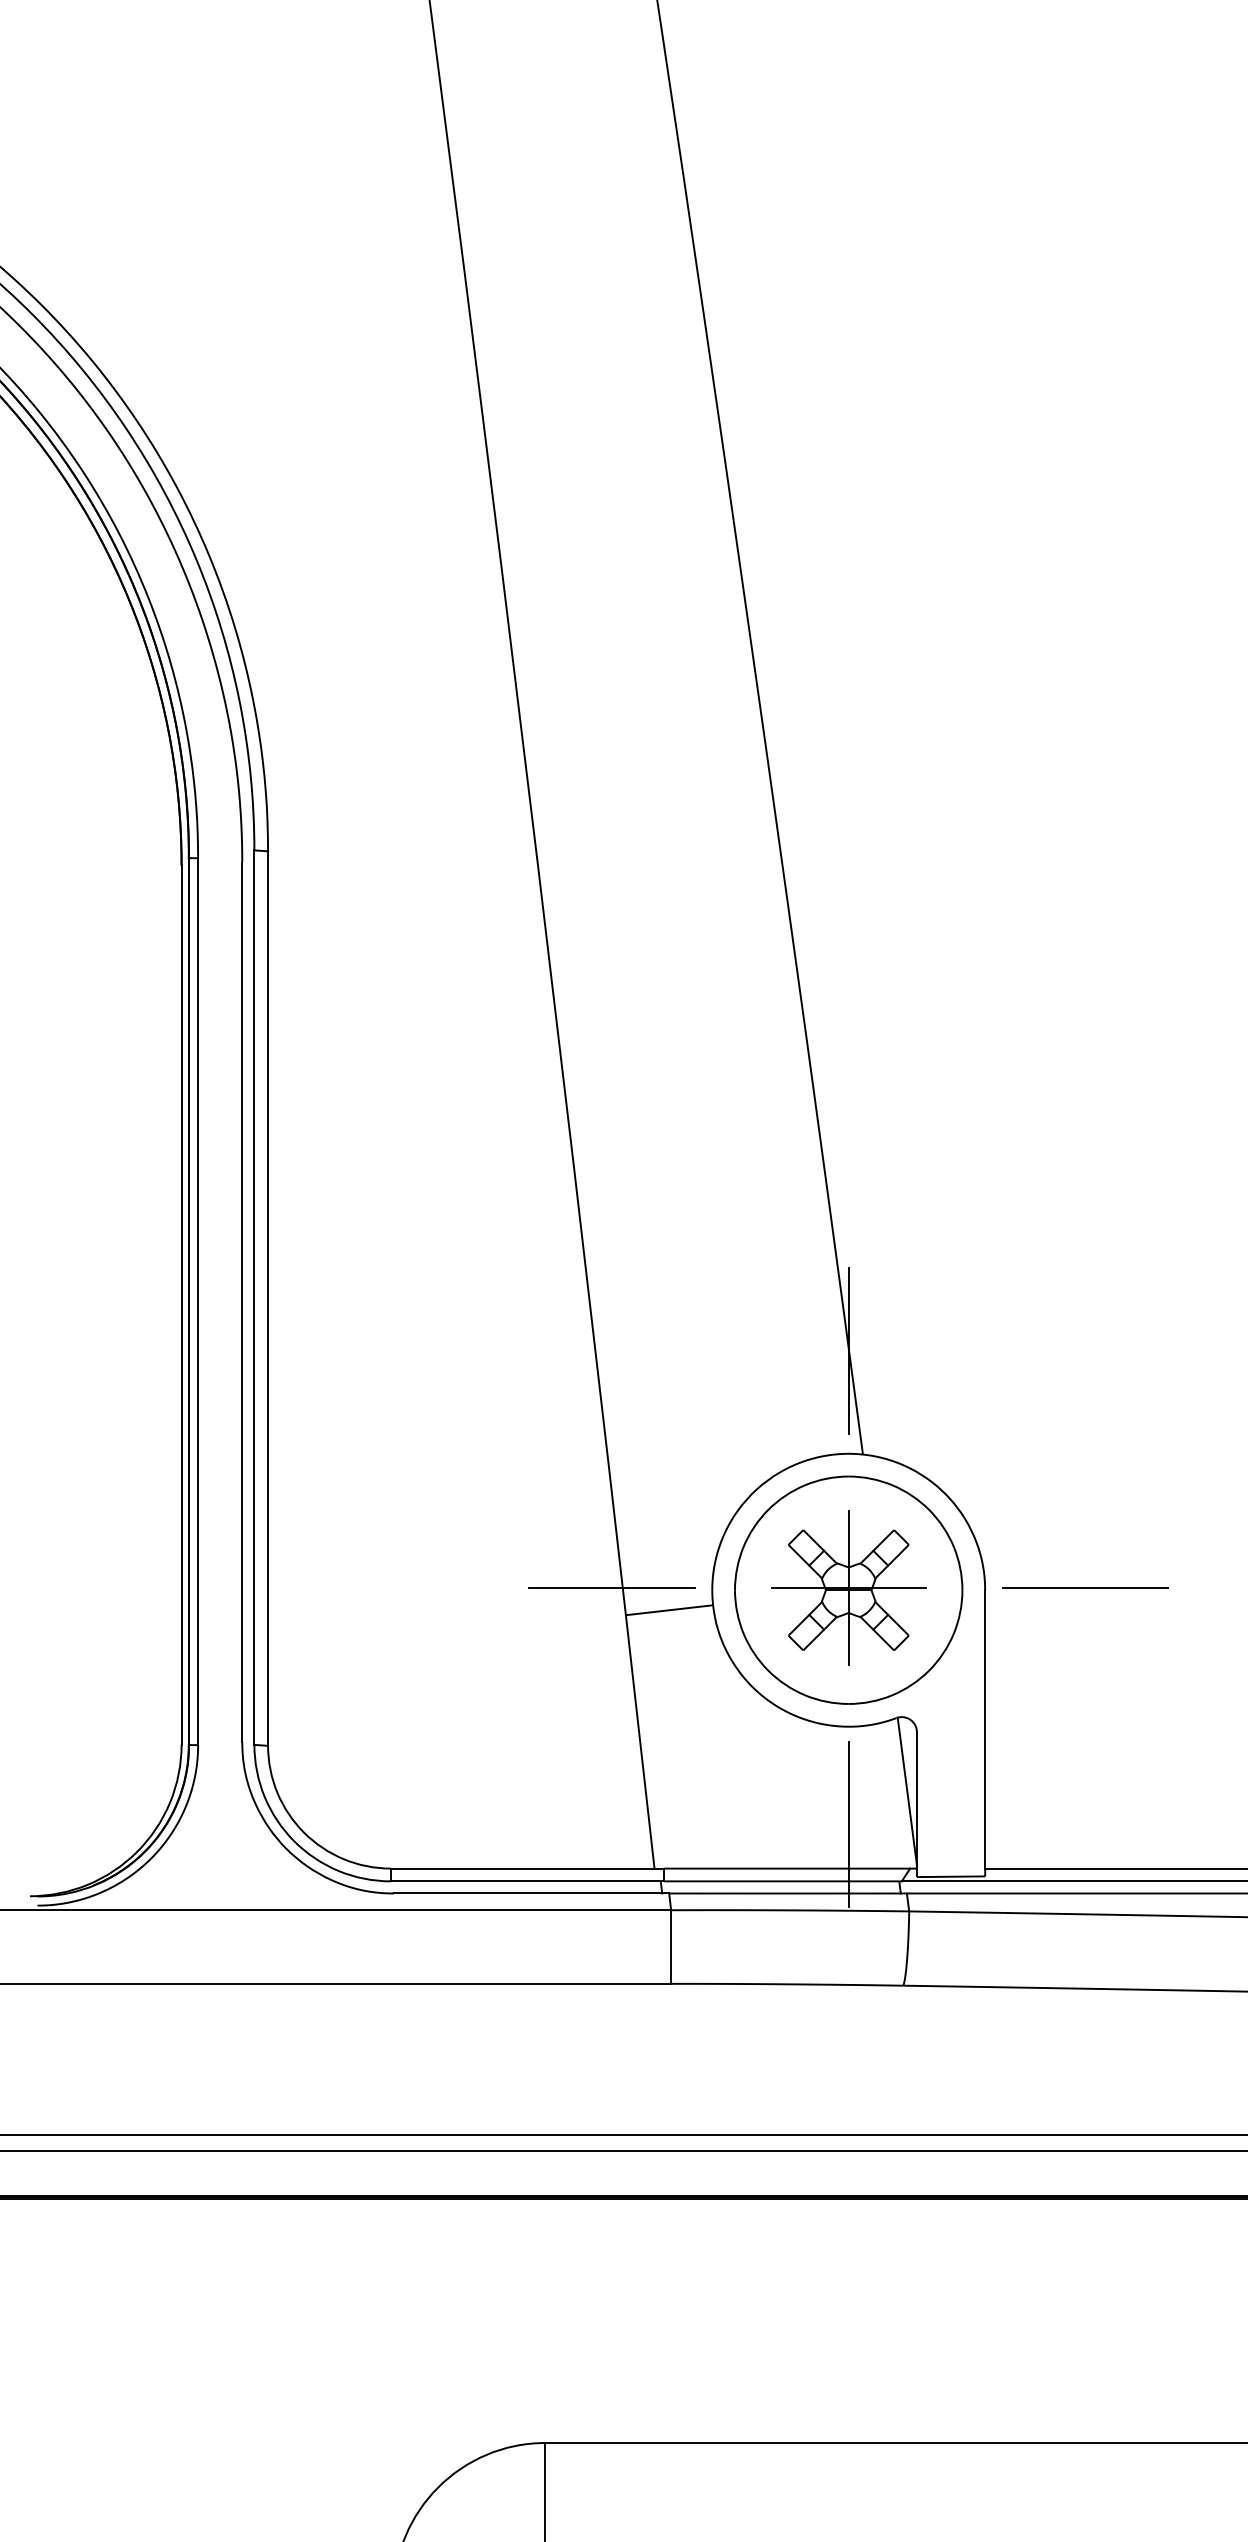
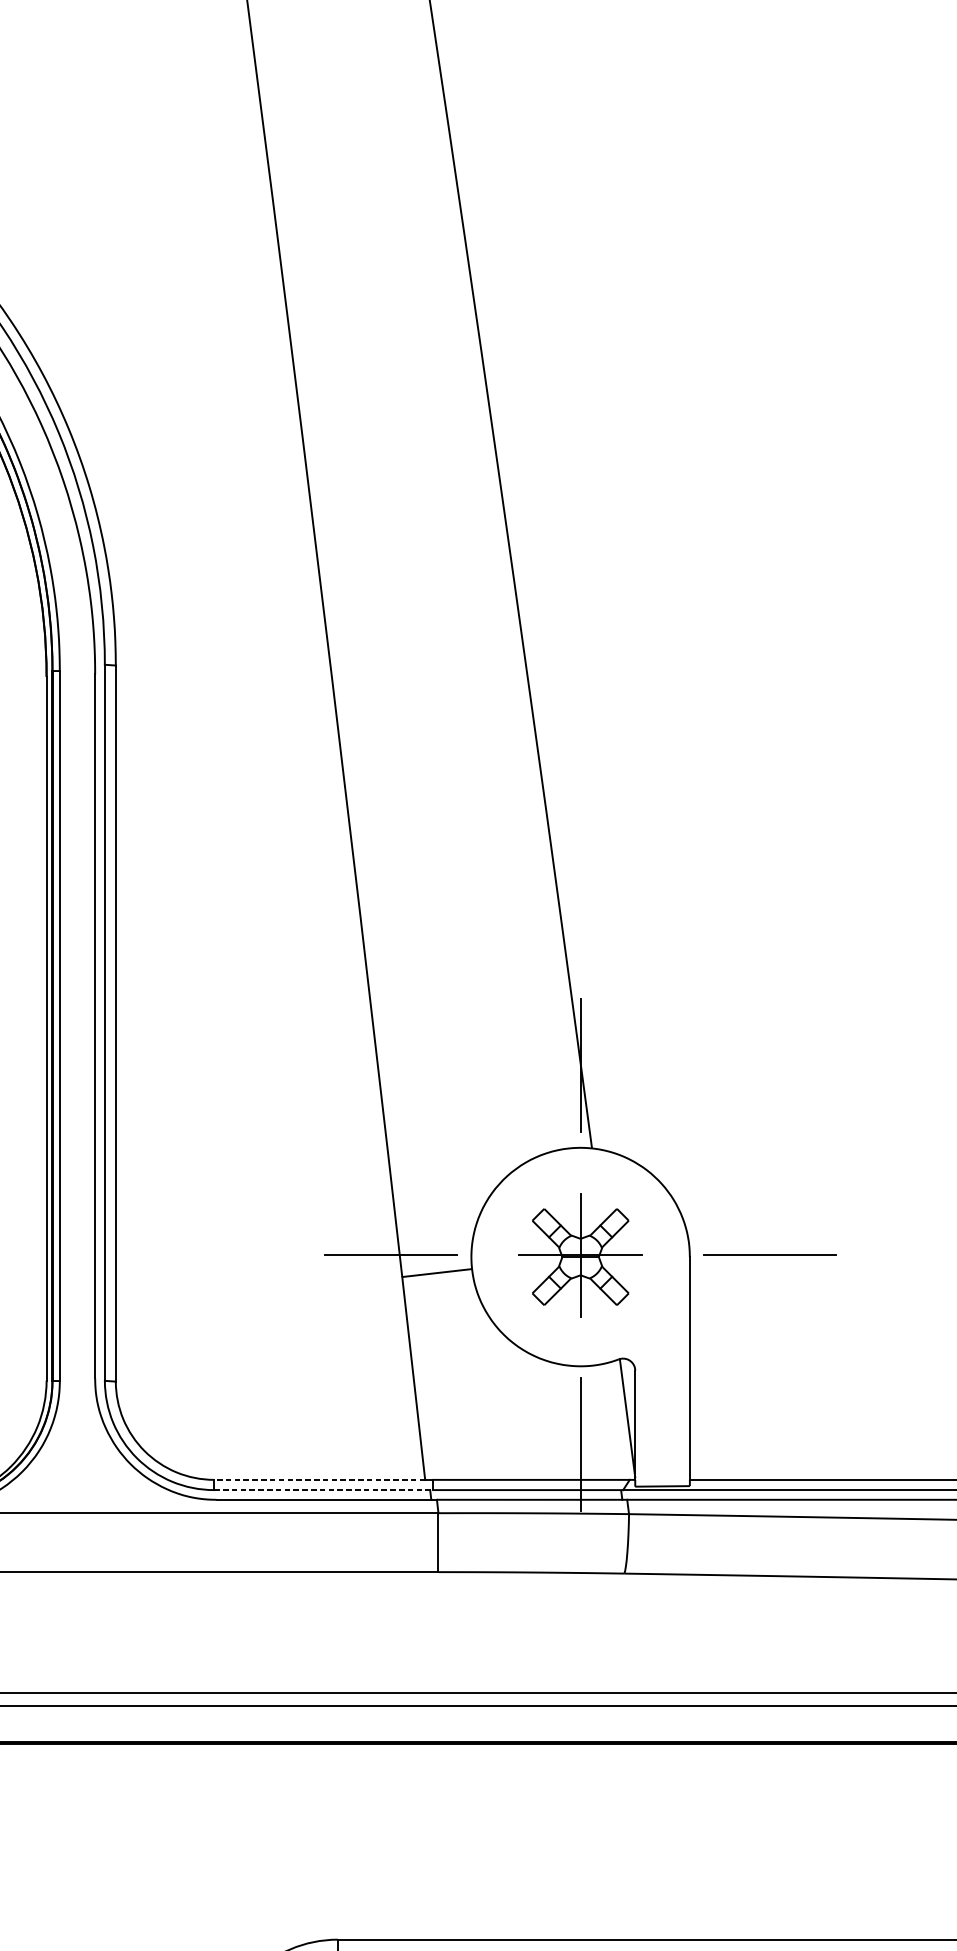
part: (848, 1589) -> (580, 1256), removed
line: (522, 1868) -> (319, 1479), solid -> dashed
line: (527, 1881) -> (323, 1490), solid -> dashed

